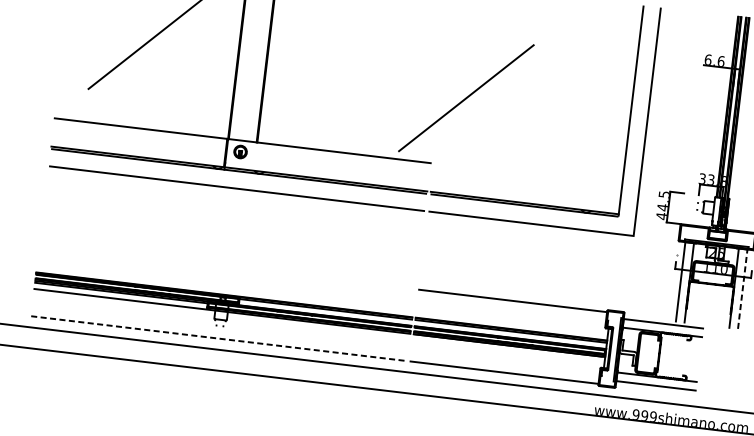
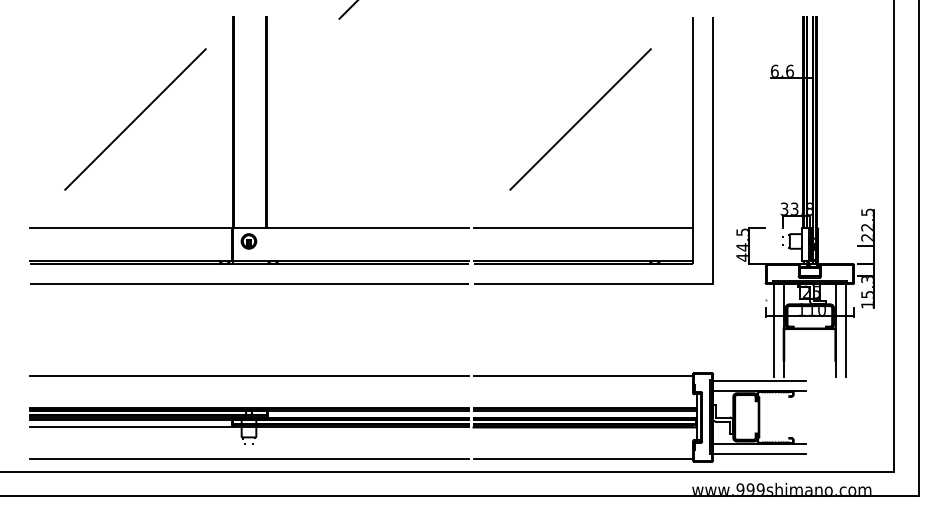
line: (466, 98) -> (580, 119), moved
line: (528, 175) -> (583, 228), added
line: (227, 266) -> (249, 375), added
line: (743, 288) -> (846, 329), dashed -> solid
line: (218, 338) -> (249, 459), dashed -> solid

